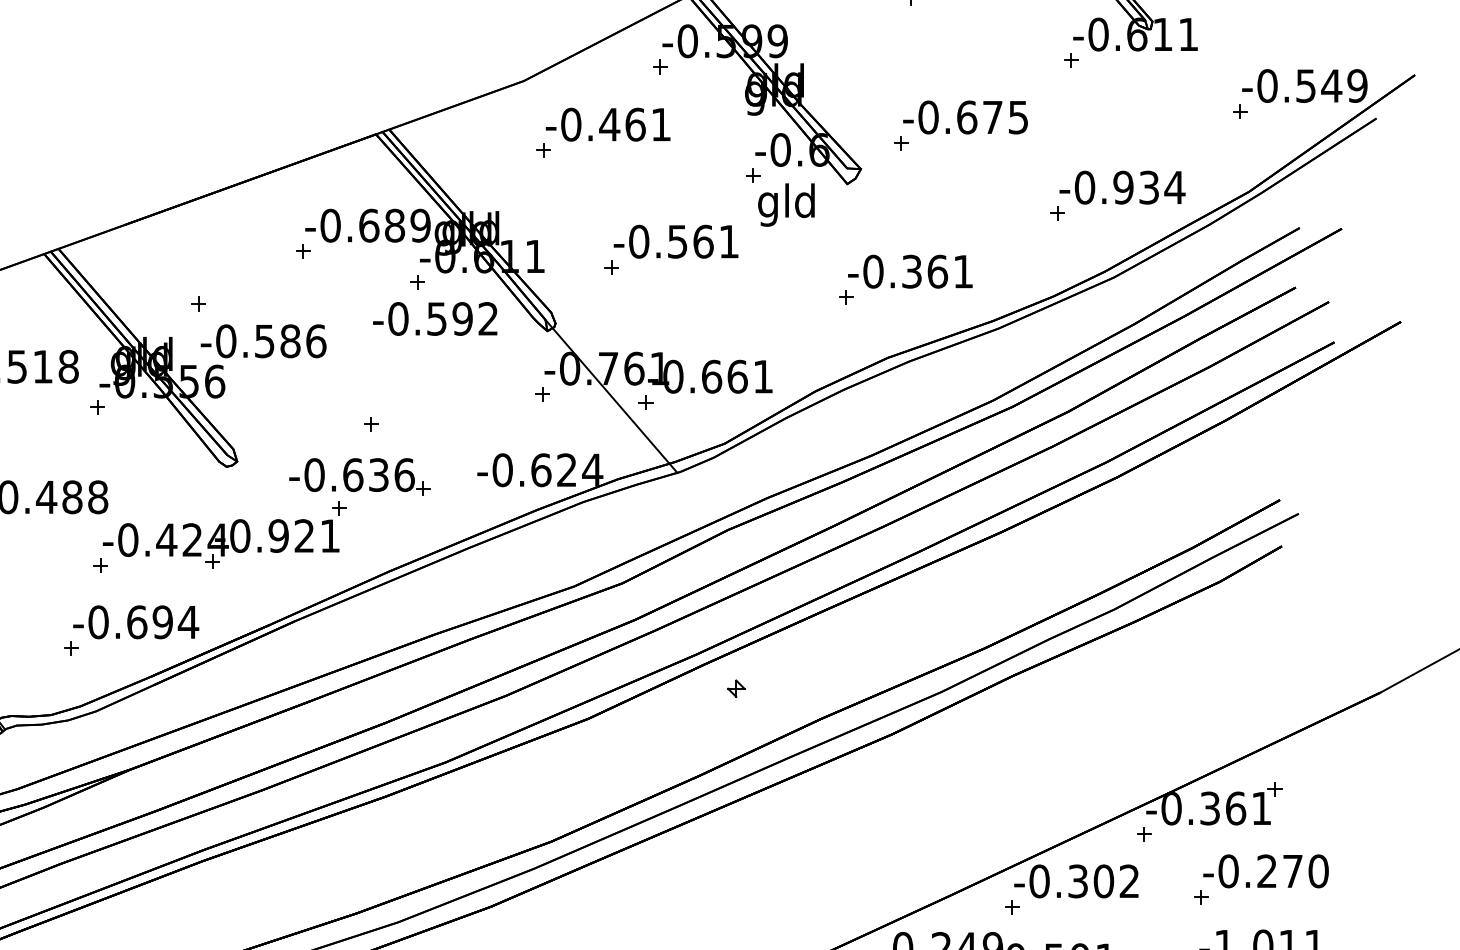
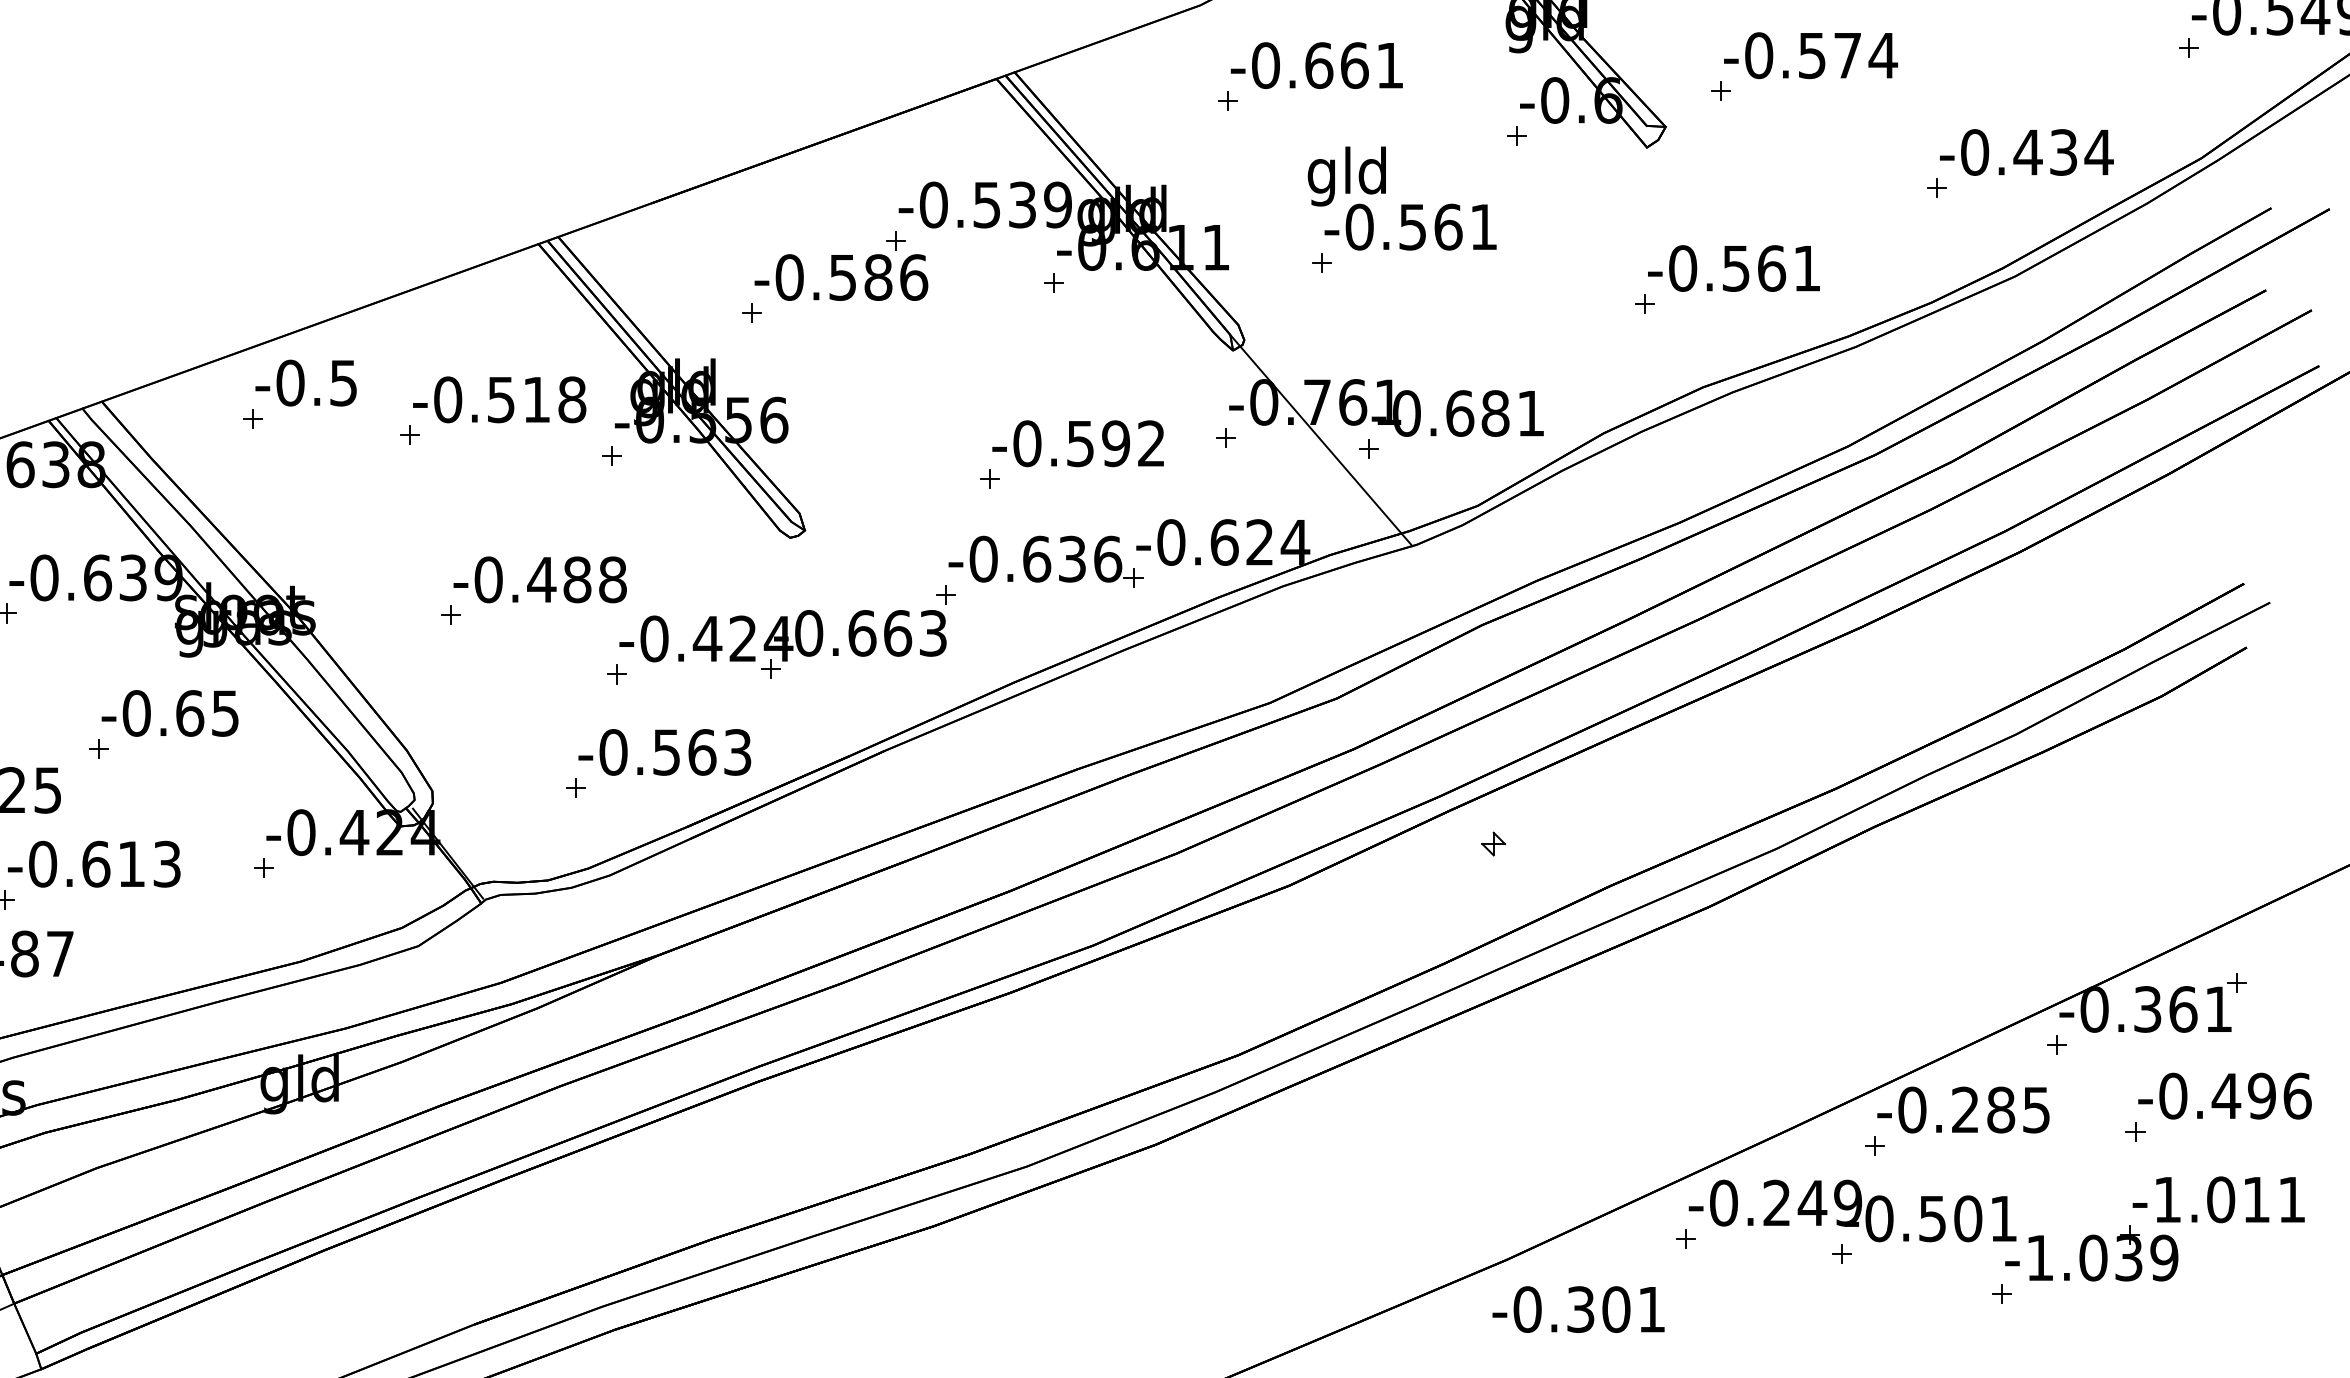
text: (993, 117) -> (1848, 55), -0.675 -> -0.574
text: (609, 124) -> (1318, 65), -0.461 -> -0.661
text: (1123, 187) -> (2027, 152), -0.934 -> -0.434
text: (786, 205) -> (1346, 176), moved
text: (381, 225) -> (1004, 204), -0.689 -> -0.539
text: (912, 271) -> (1736, 268), -0.361 -> -0.561
text: (434, 318) -> (1077, 443), moved
text: (263, 341) -> (841, 277), moved
text: (737, 376) -> (1495, 413), -0.661 -> -0.681
part: (359, 476) -> (1045, 561), moved
text: (304, 536) -> (897, 633), -0.921 -> -0.663
text: (163, 622) -> (702, 752), -0.694 -> -0.563
text: (1292, 870) -> (2261, 1095), -0.270 -> -0.496
text: (1103, 881) -> (2000, 1109), -0.302 -> -0.285

